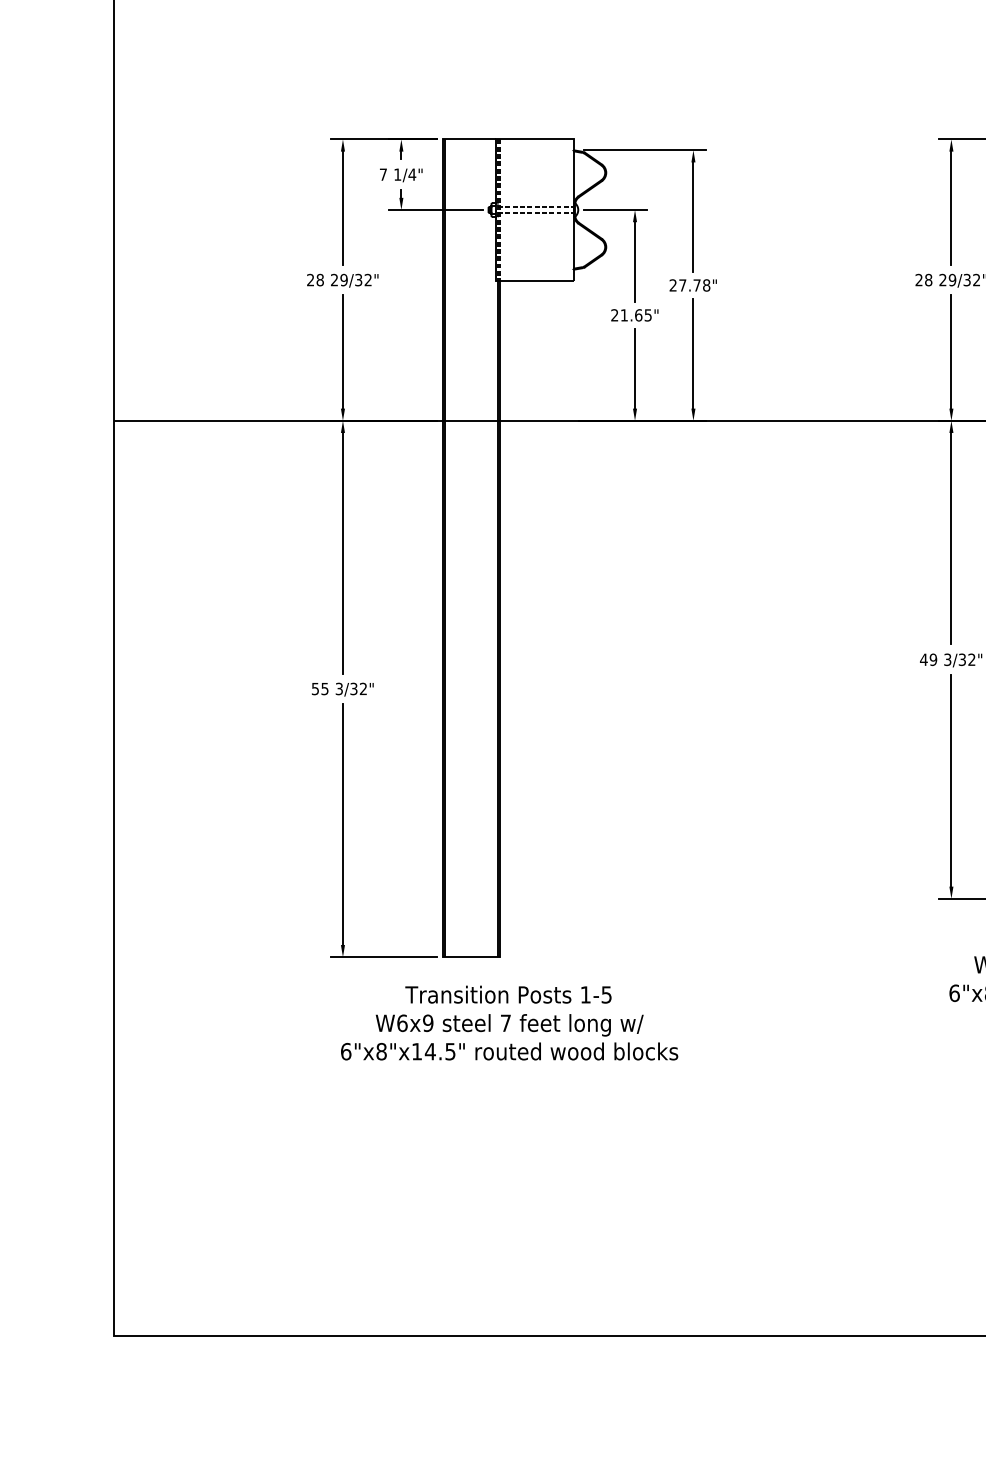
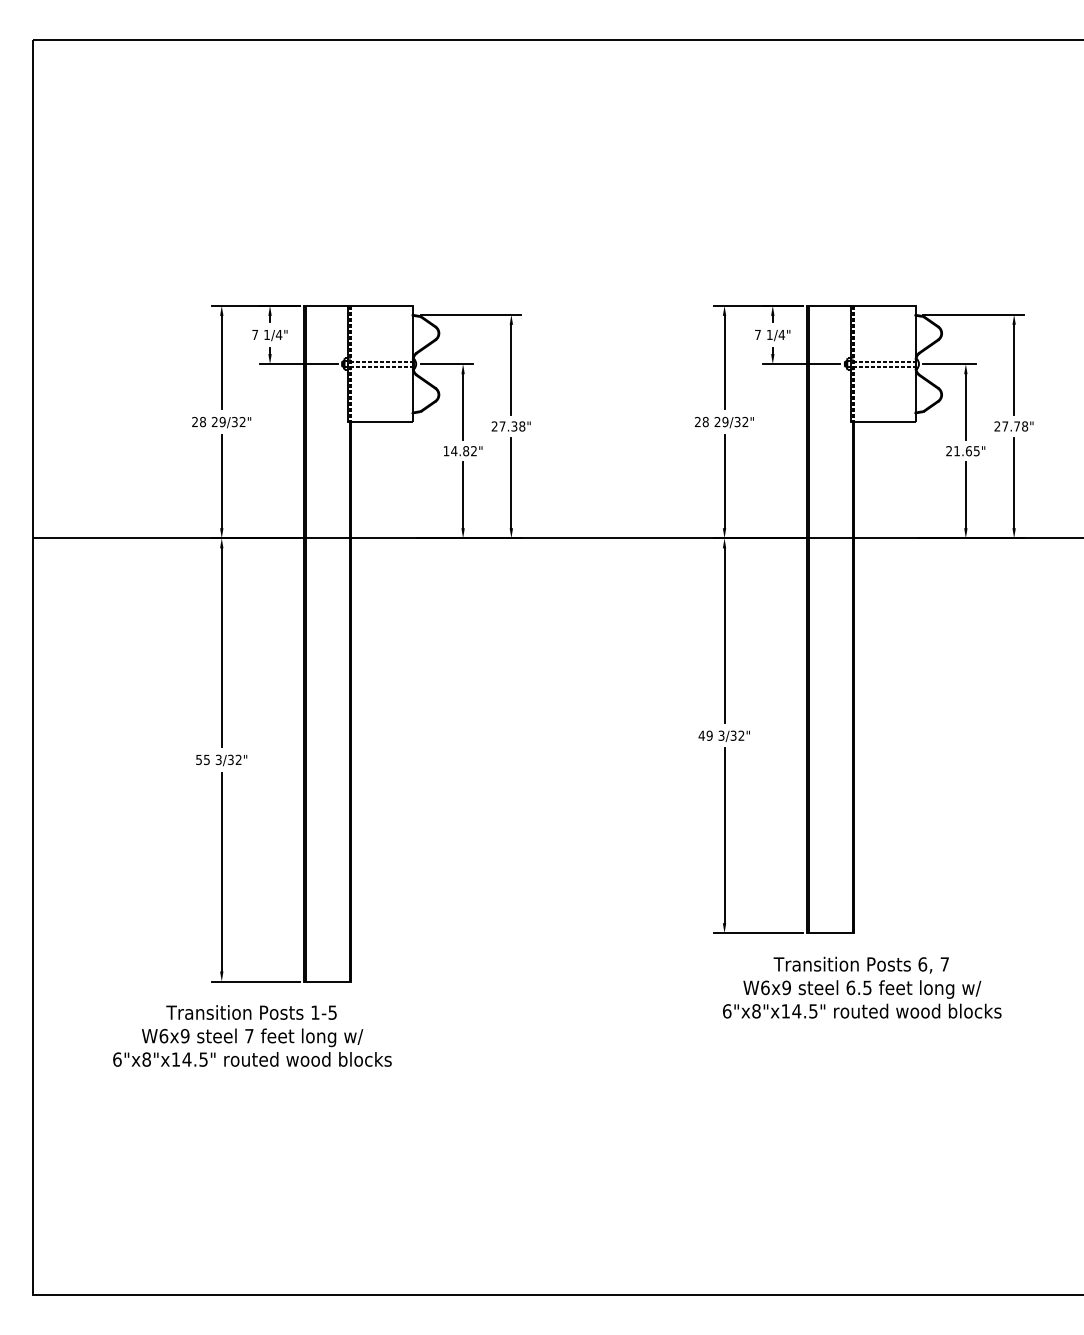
text: (697, 285) -> (514, 426), 27.78" -> 27.38"
text: (630, 315) -> (459, 451), 21.65" -> 14.82"
text: (509, 1022) -> (252, 1035), moved

